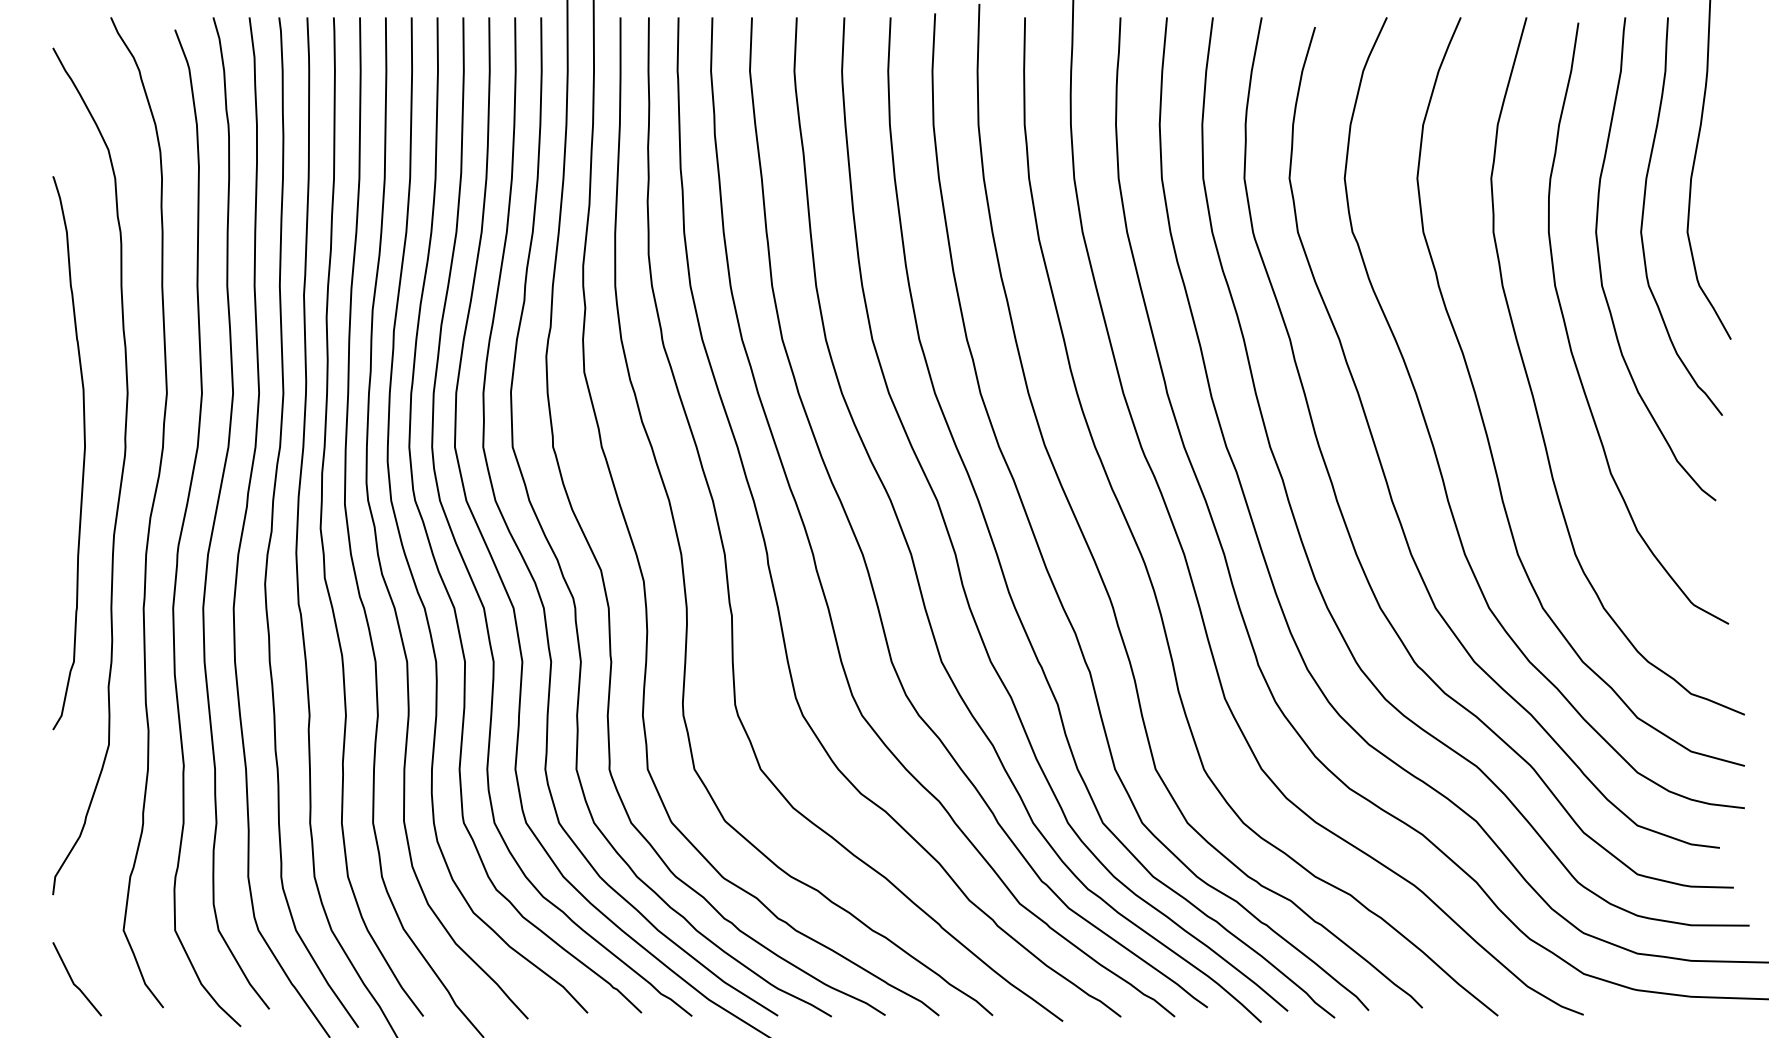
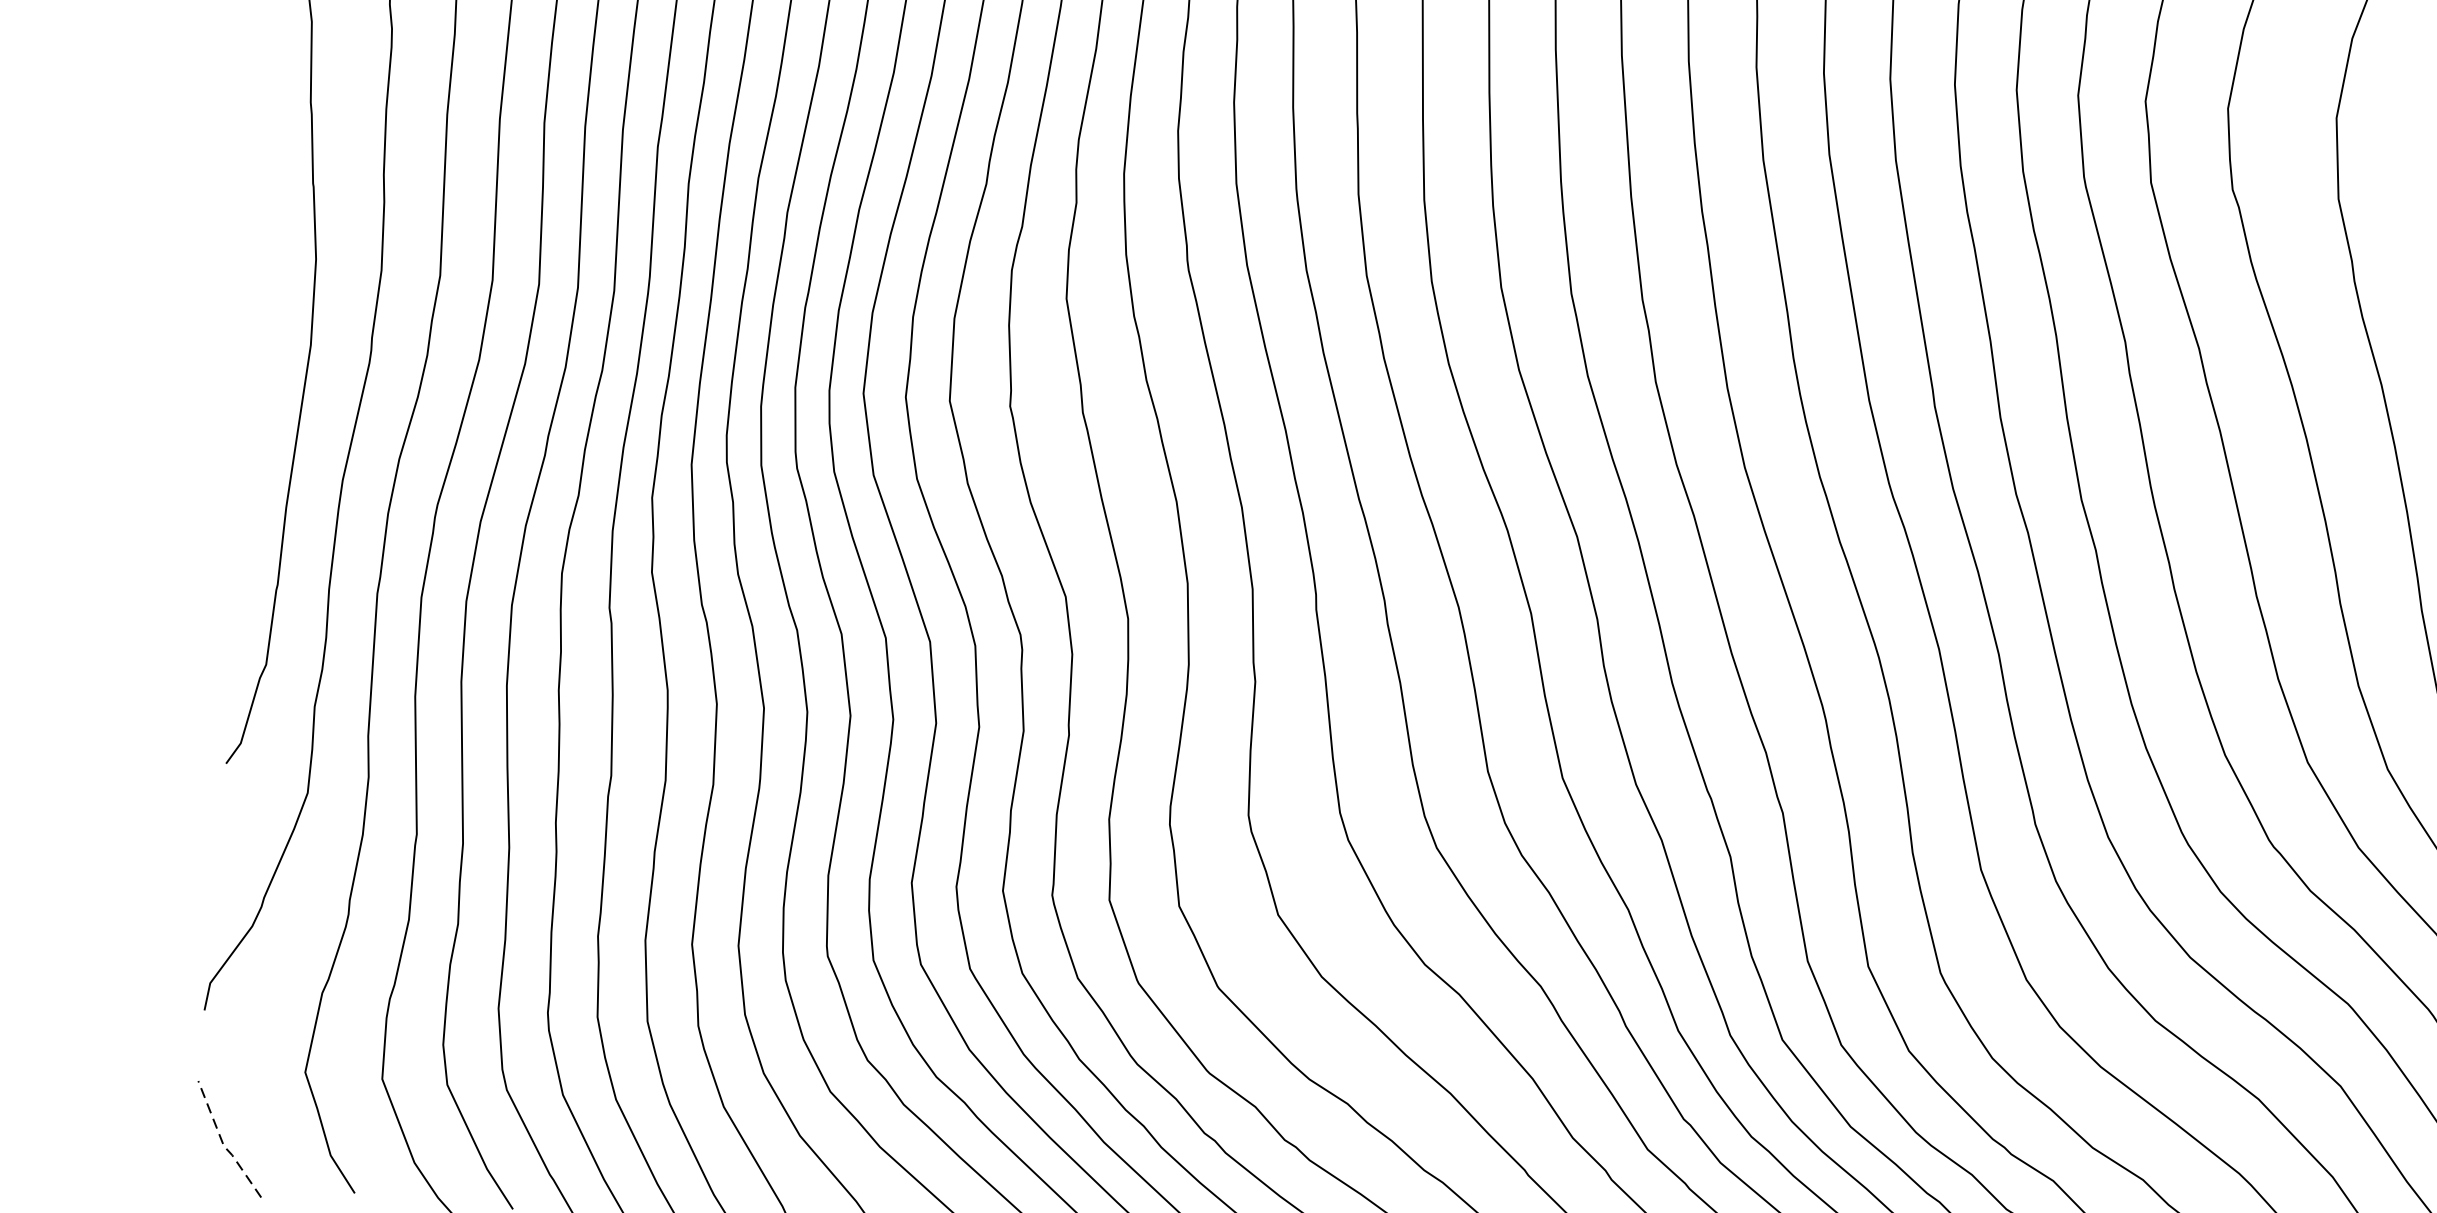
line: (73, 983) -> (223, 1145), solid -> dashed

